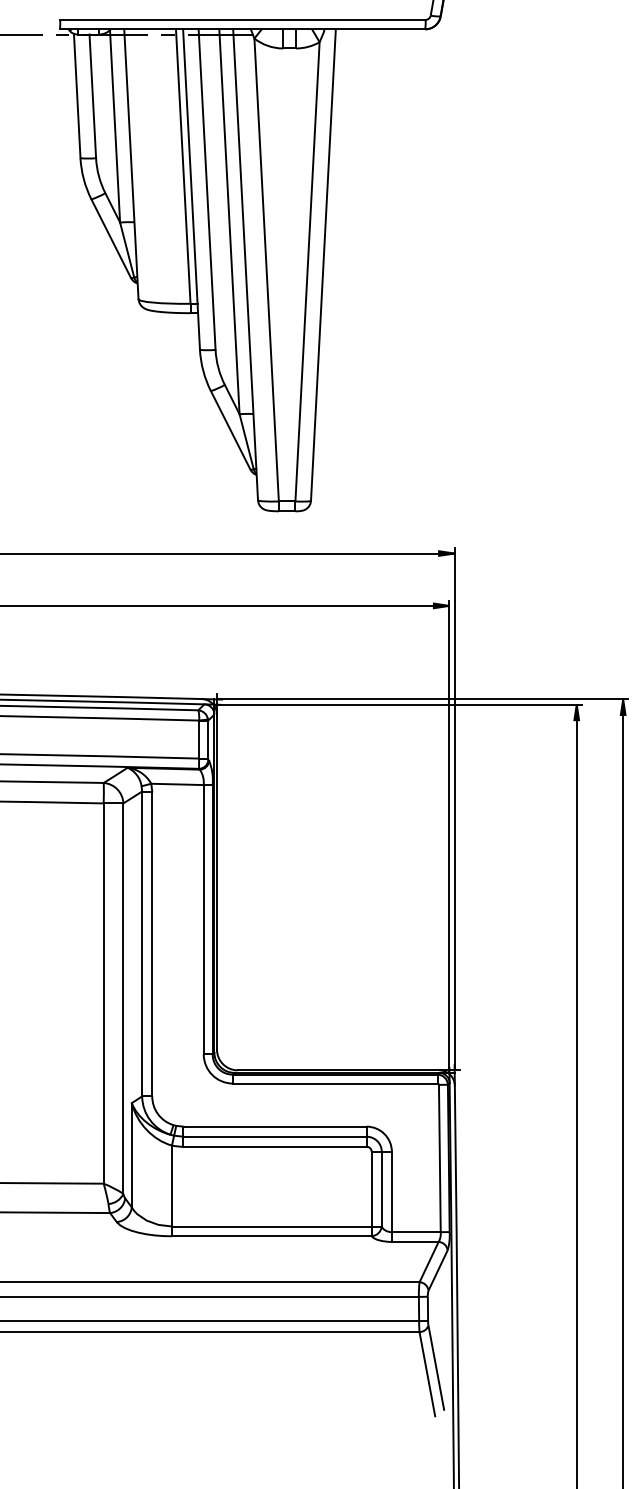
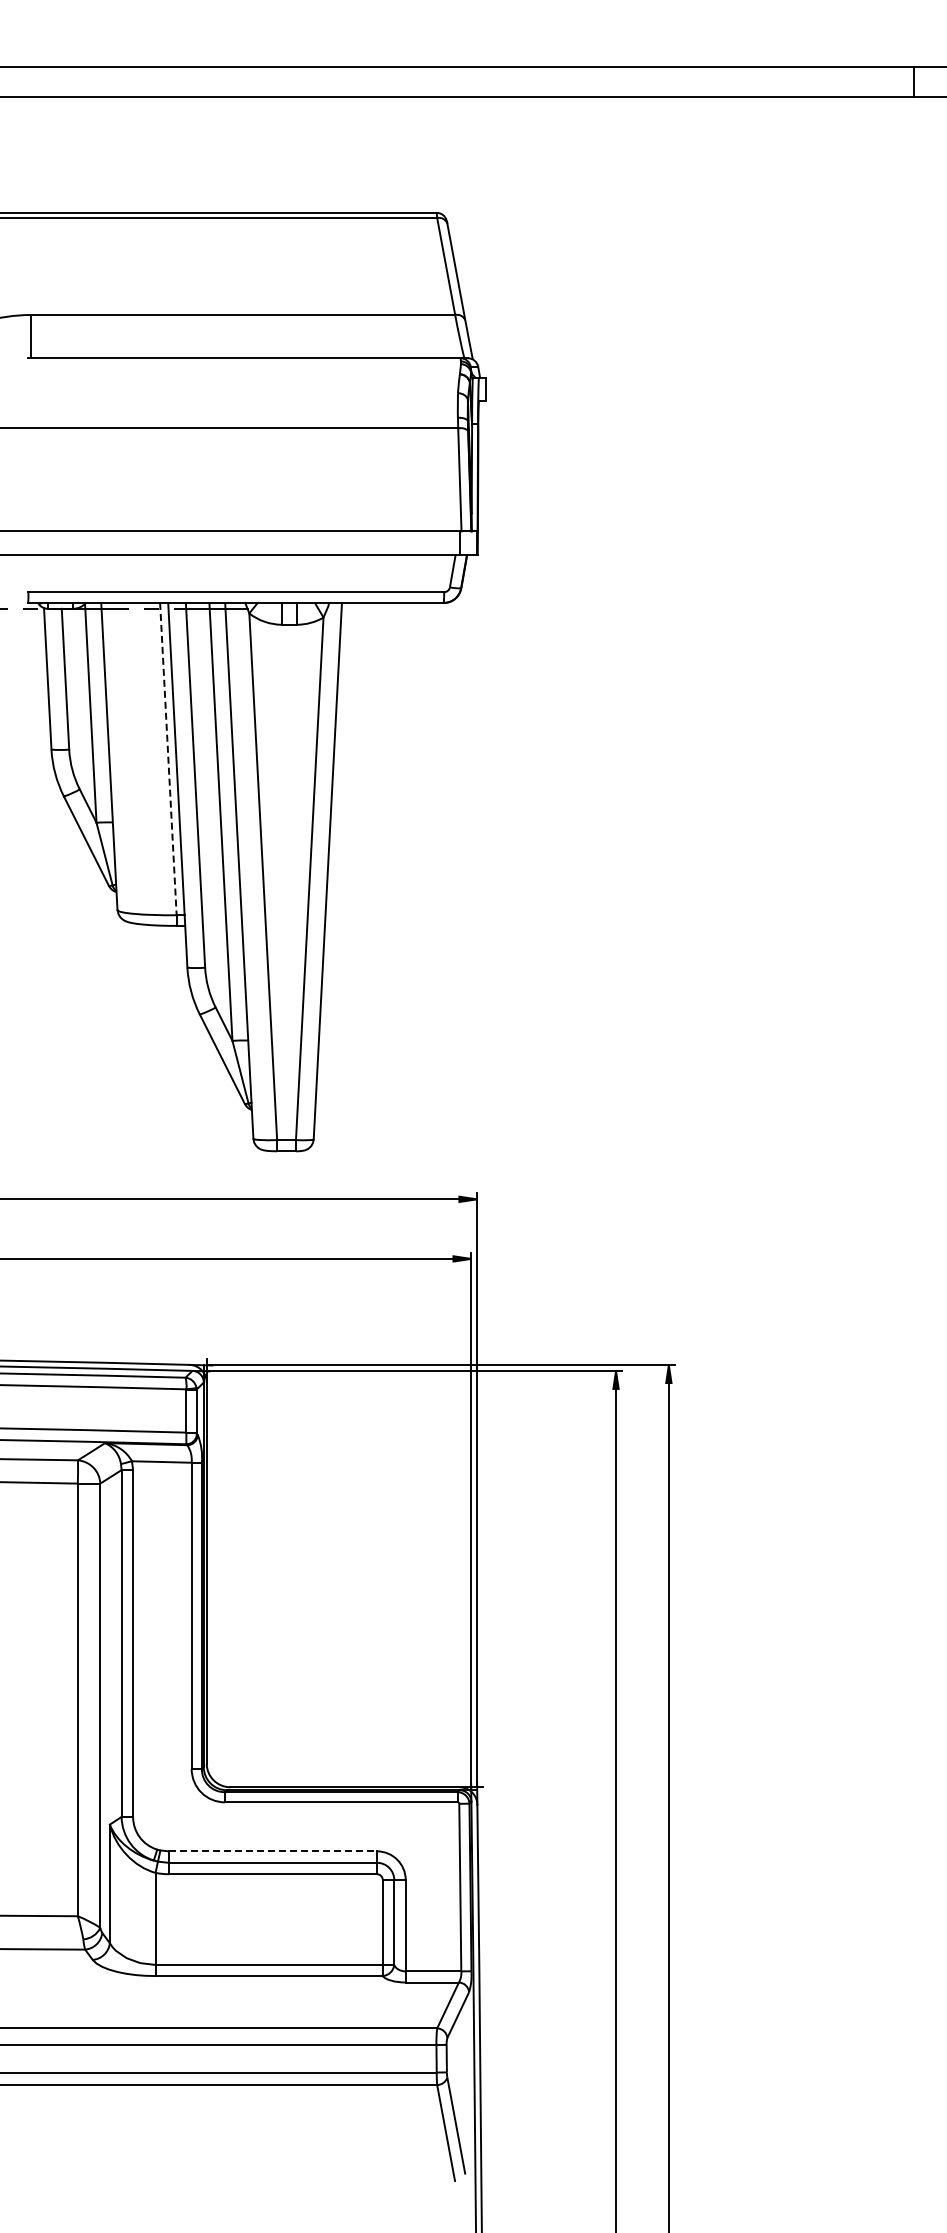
line: (183, 166) -> (168, 759), solid -> dashed
line: (275, 1126) -> (273, 1851), solid -> dashed

